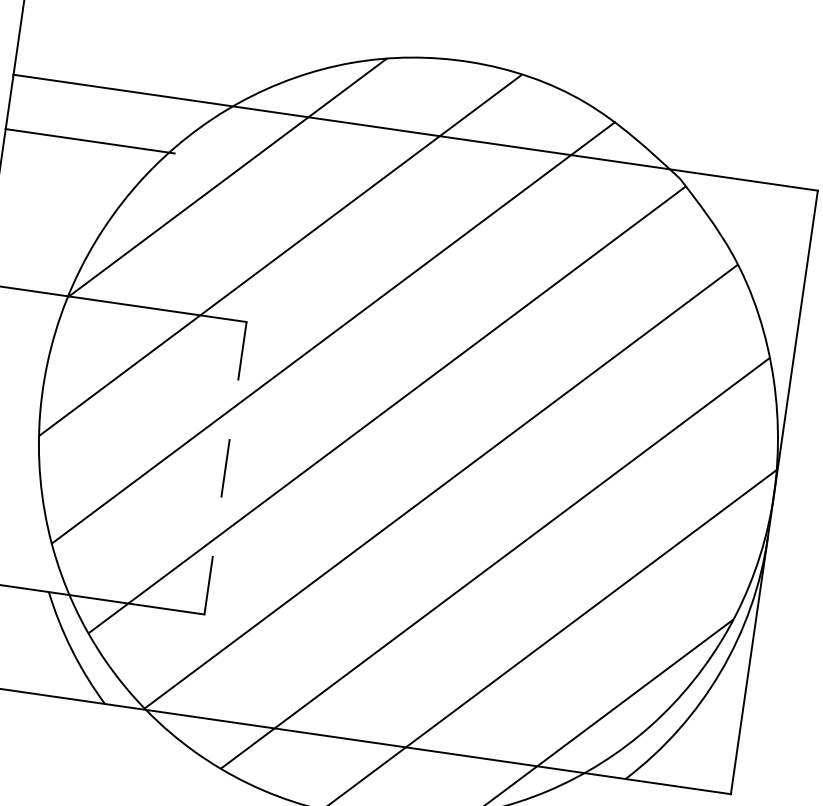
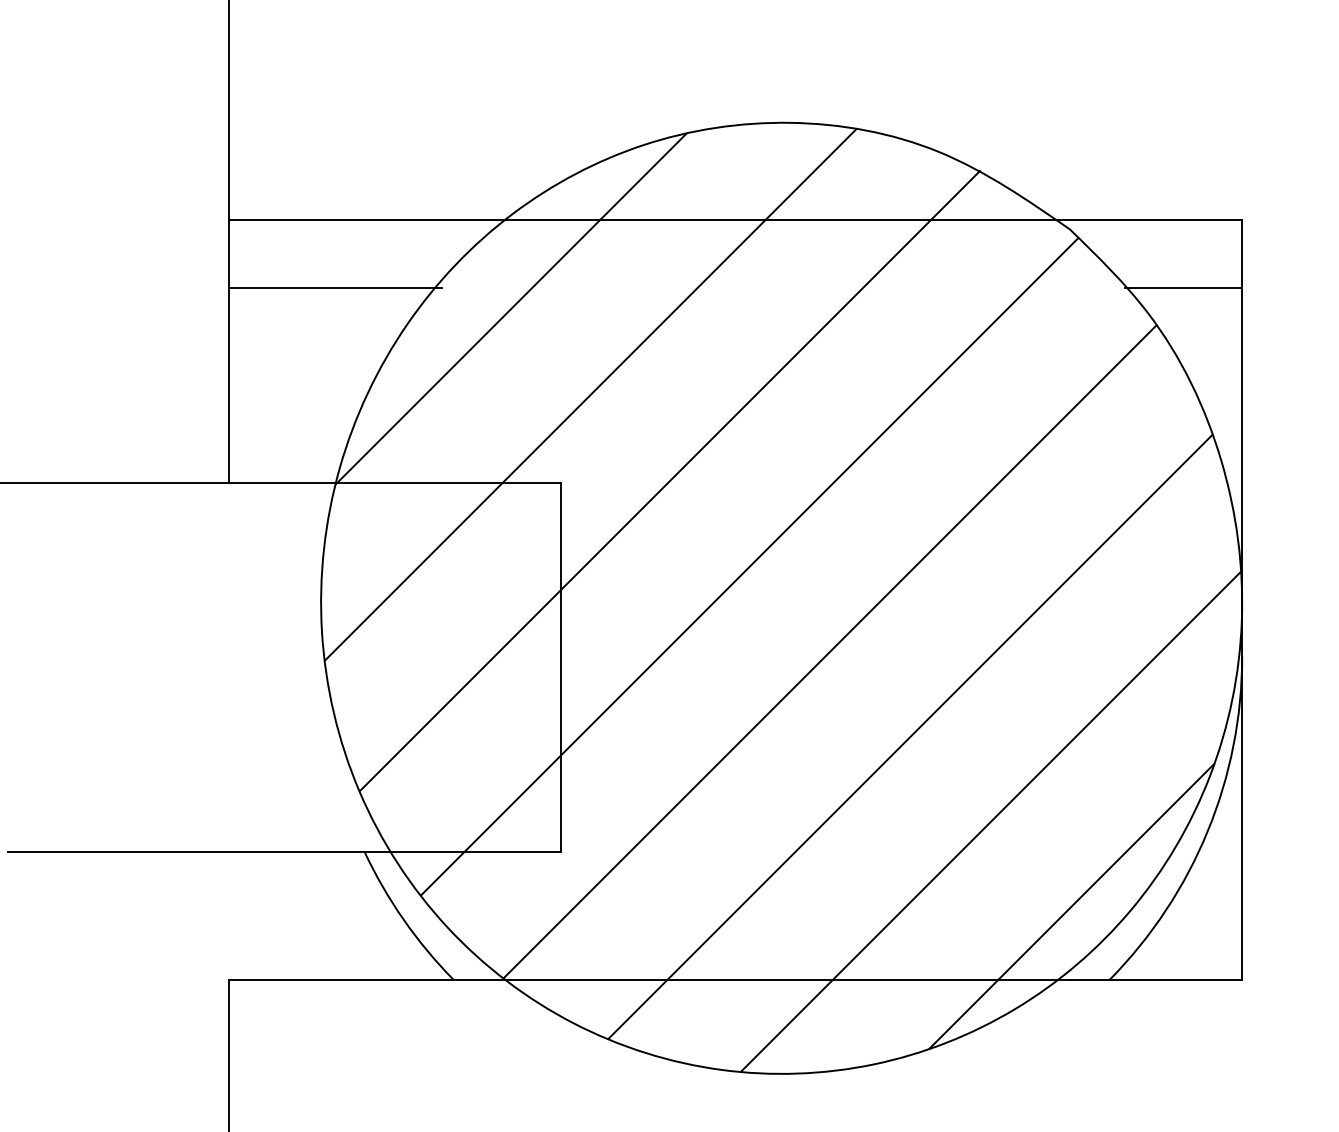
line: (763, 238) -> (1183, 288), added
line: (225, 468) -> (560, 667), dashed -> solid

